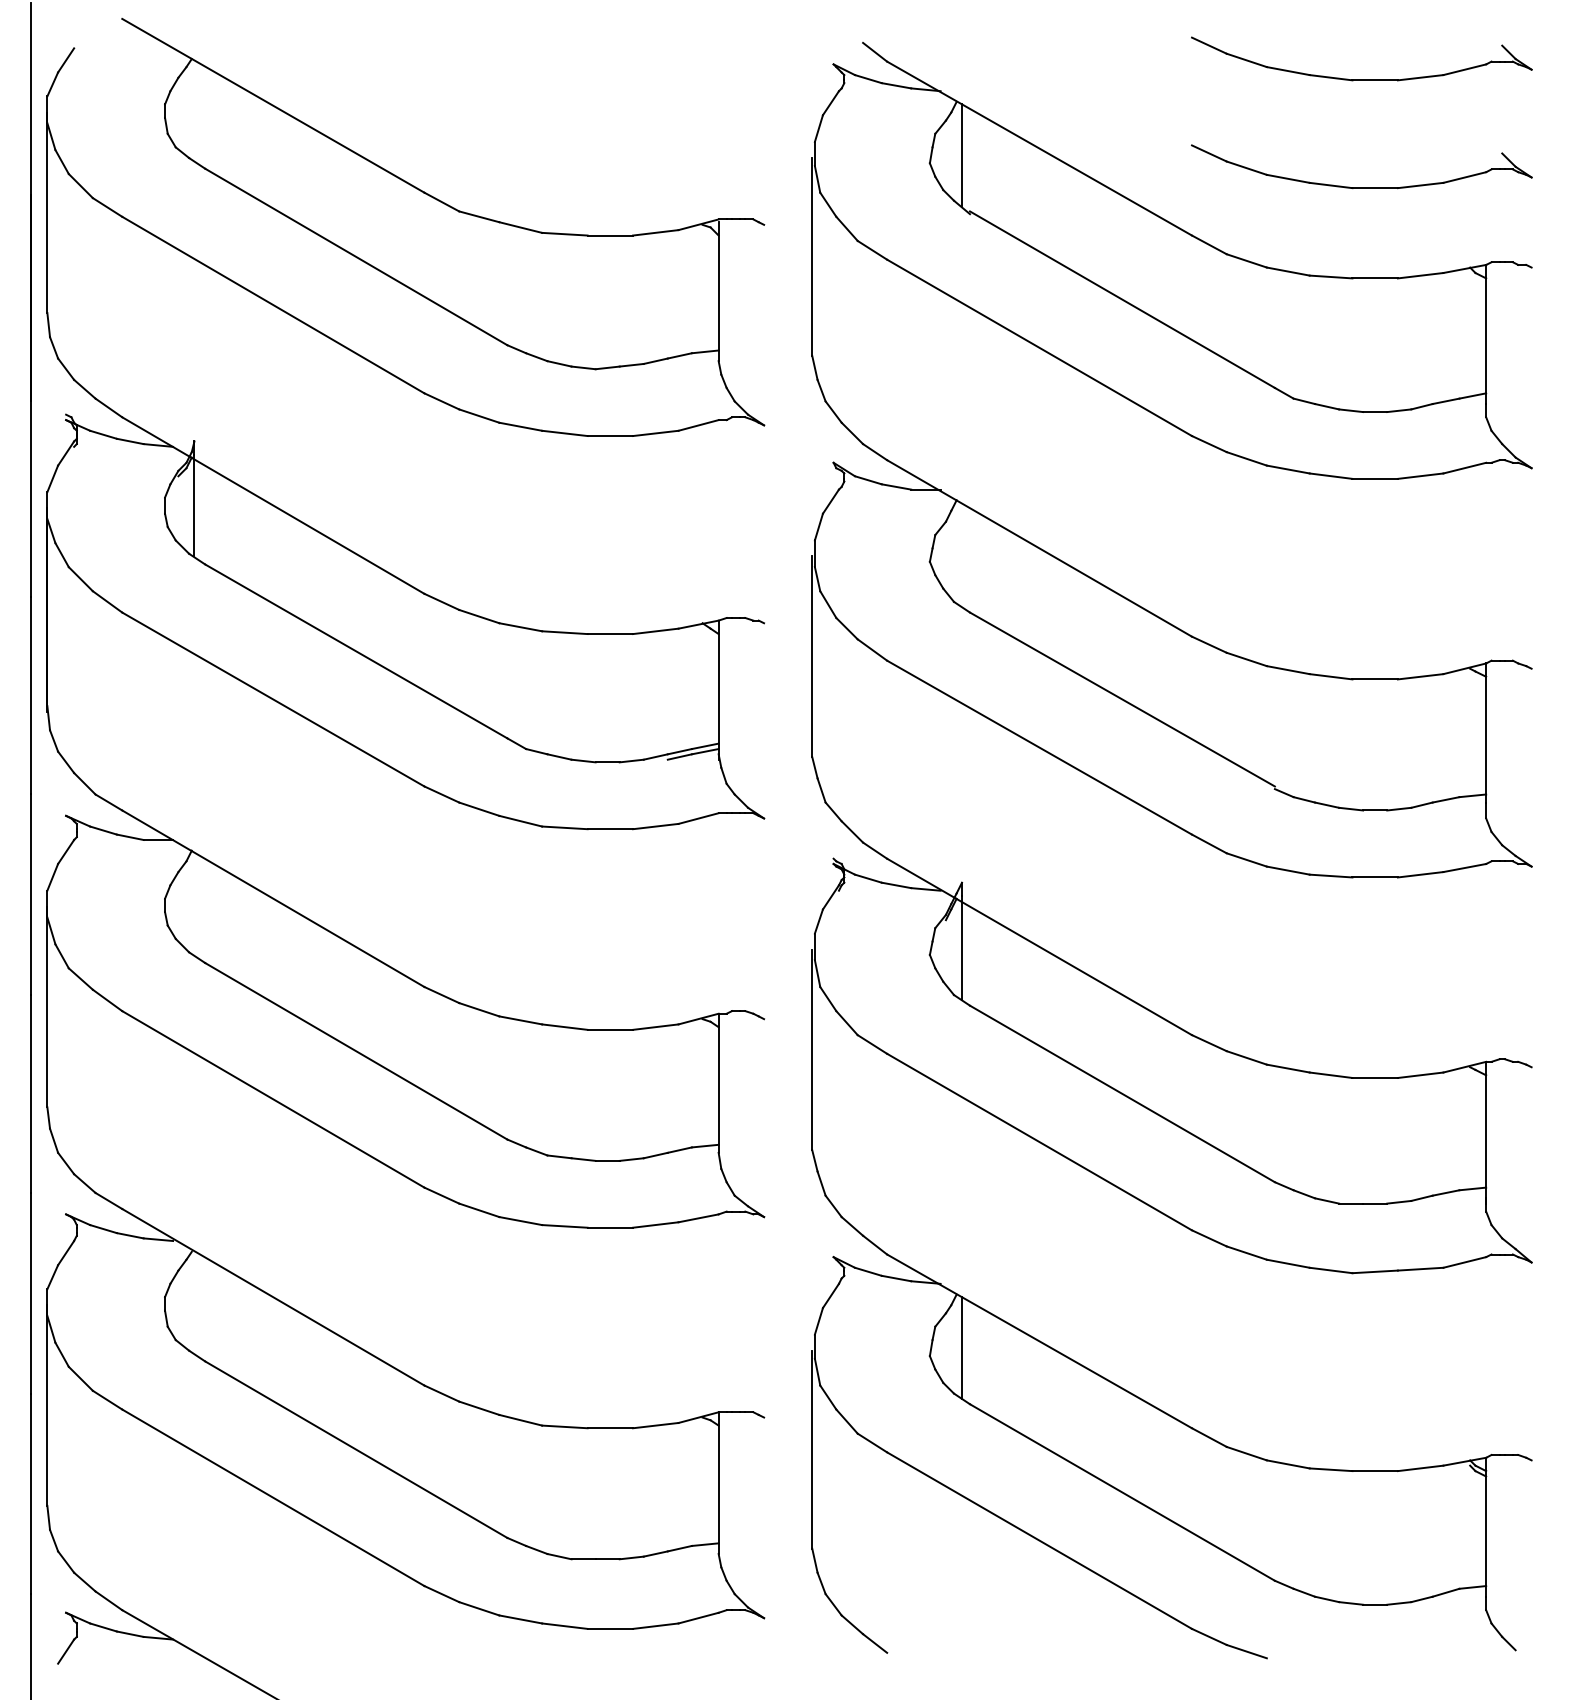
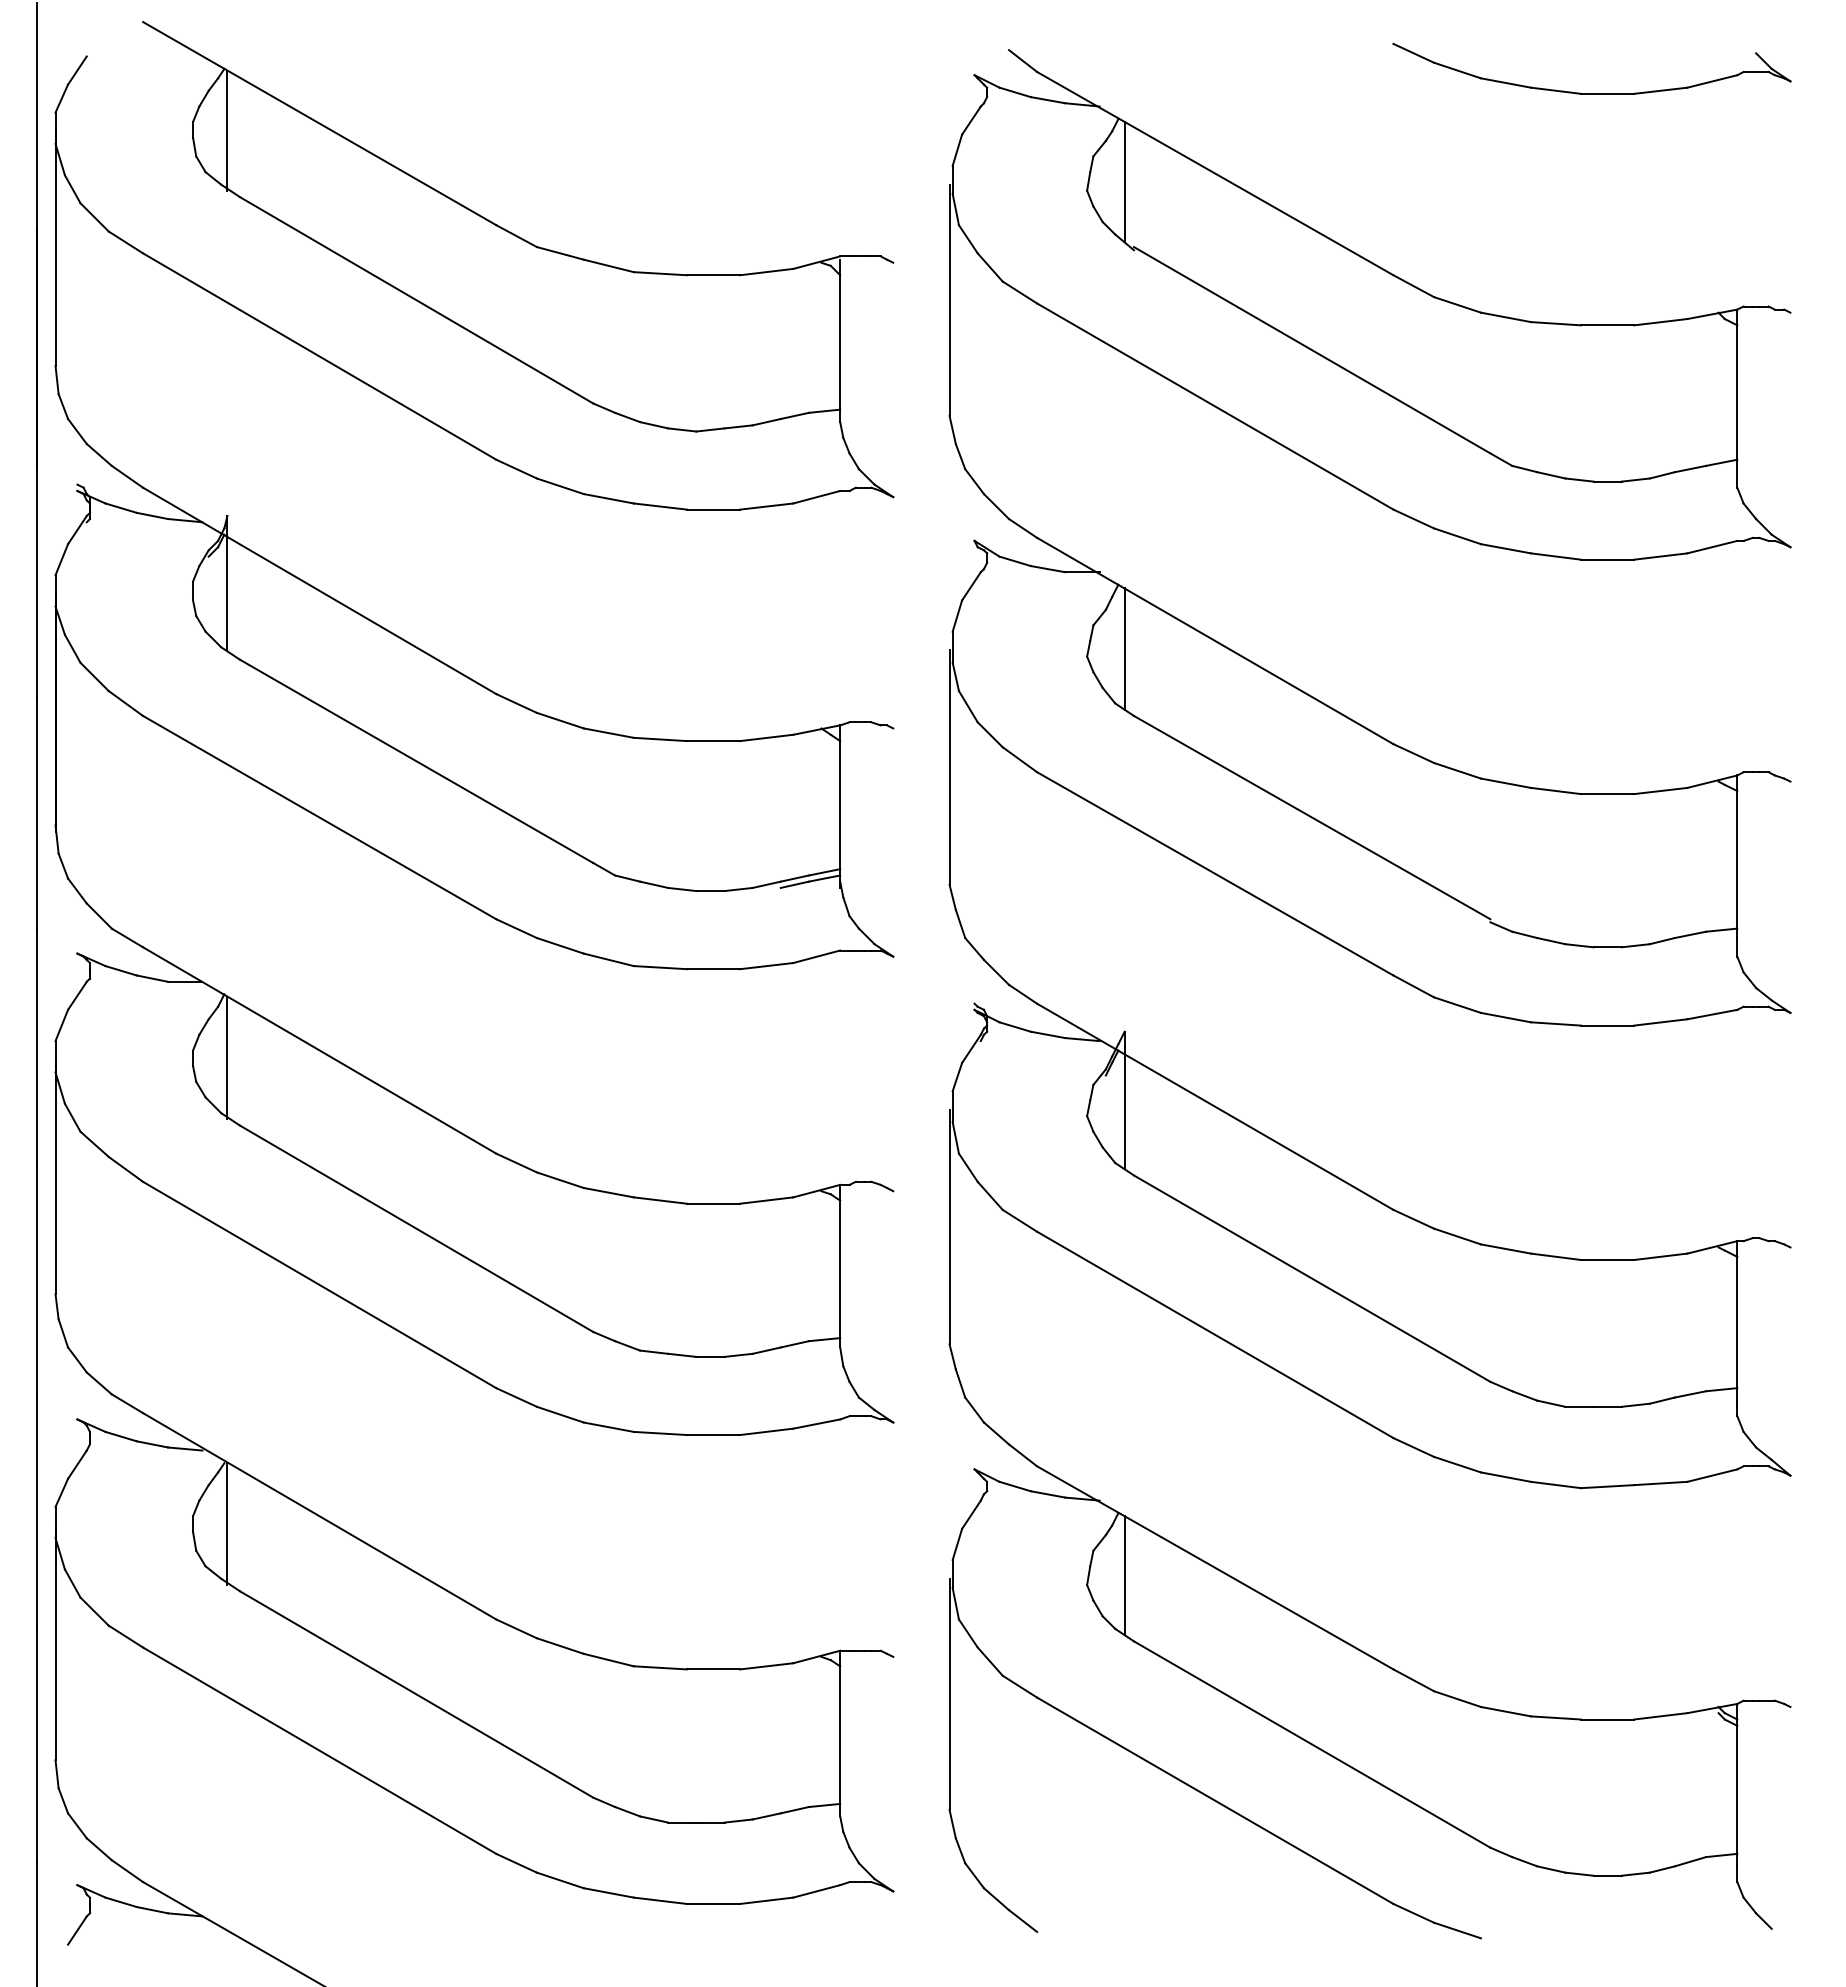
line: (194, 111) -> (227, 130), added
part: (1361, 187) -> (1591, 219), removed
line: (961, 554) -> (1124, 648), added
line: (194, 905) -> (227, 1058), added
line: (194, 1304) -> (227, 1524), added

